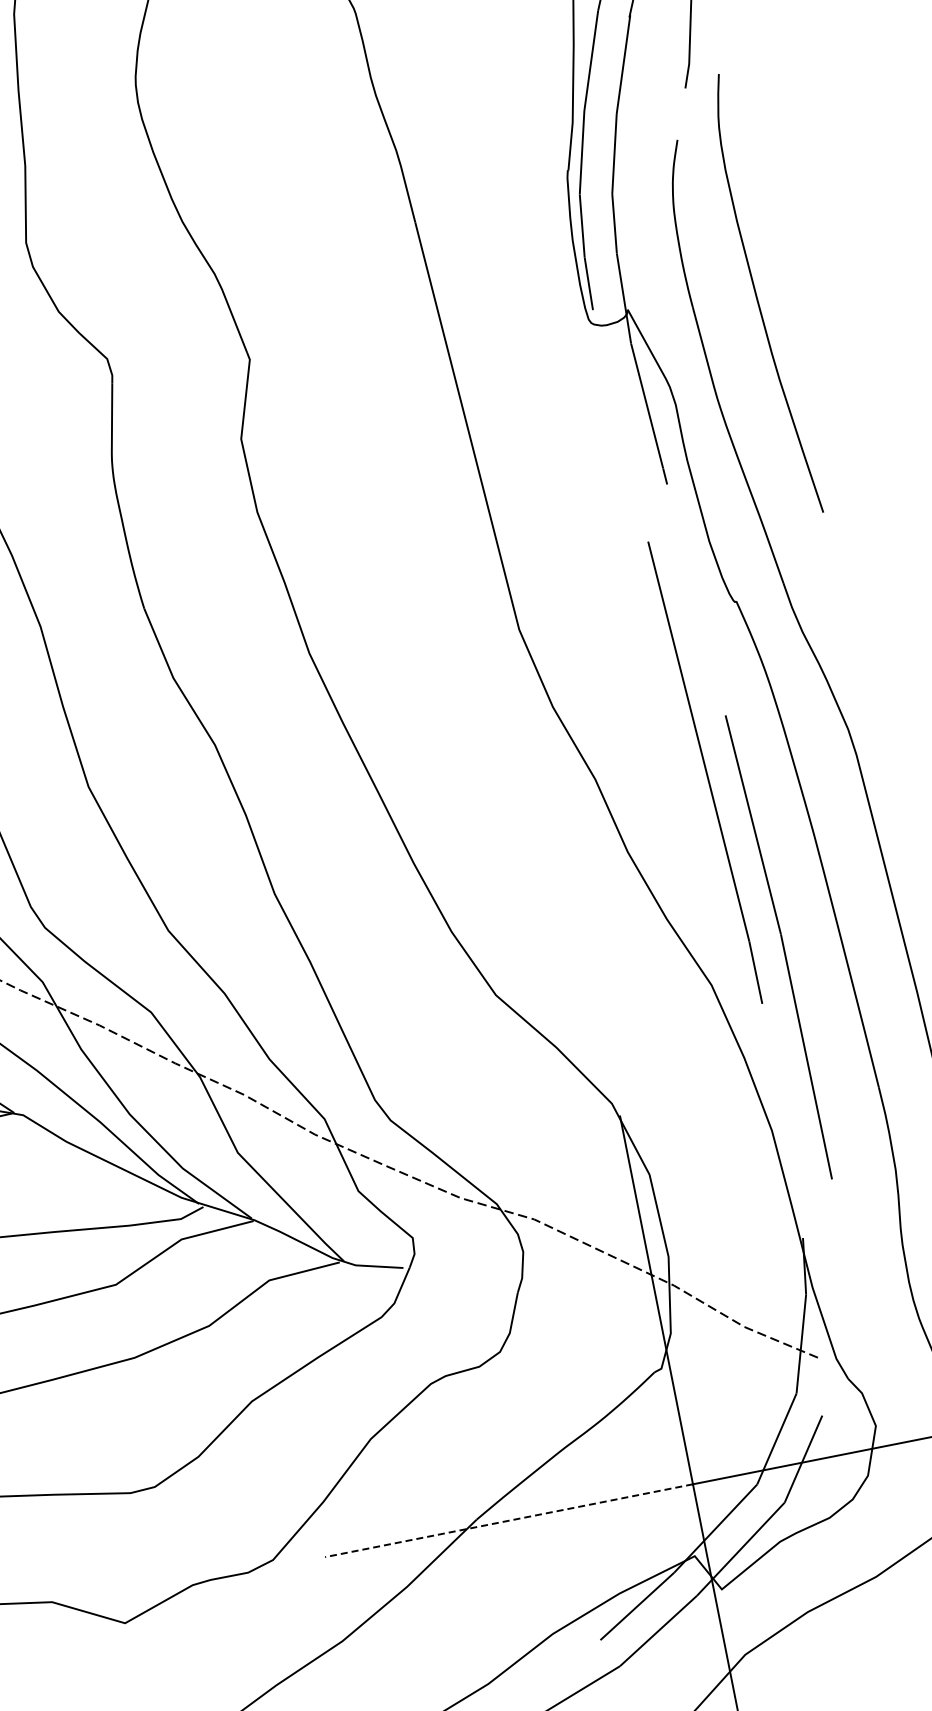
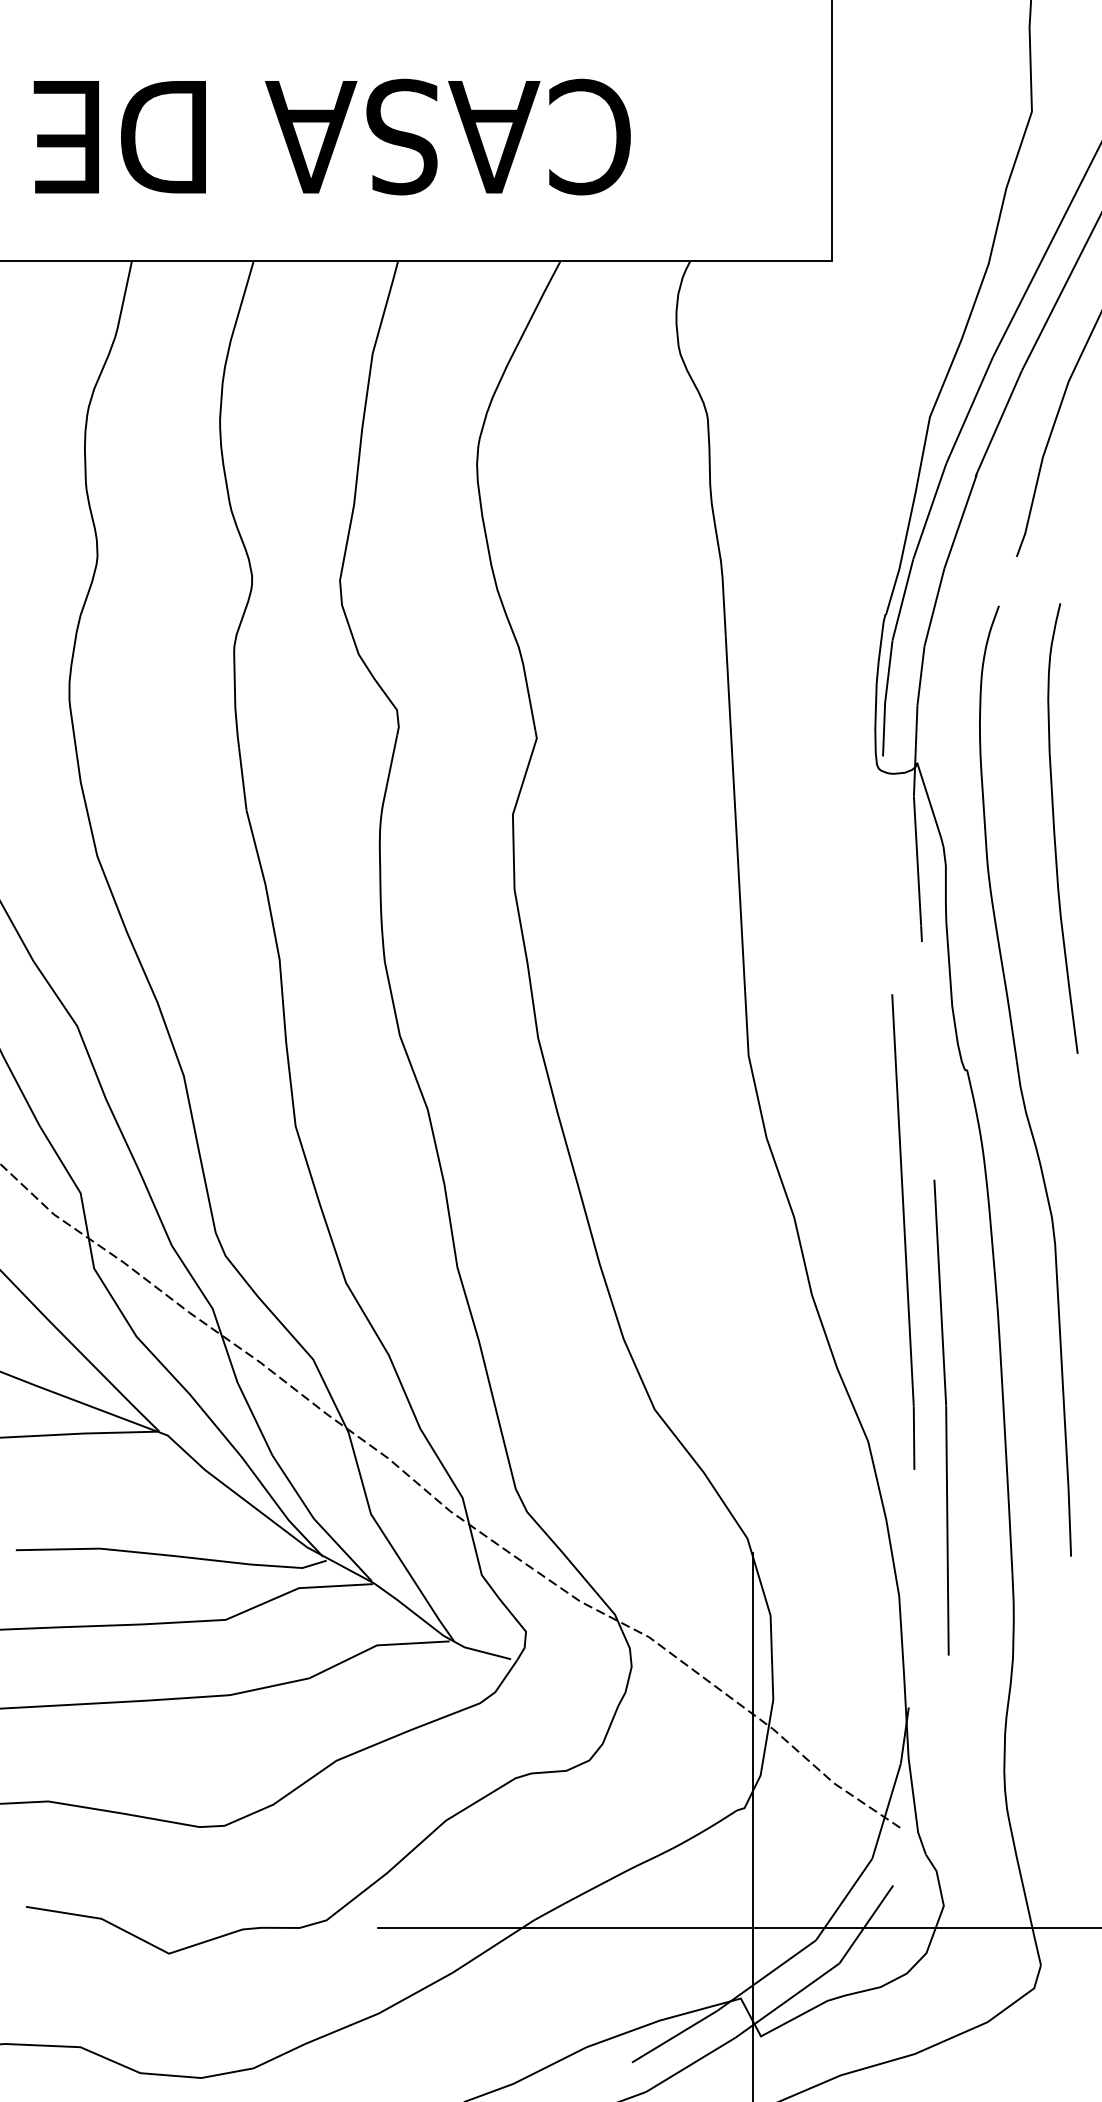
curve: (758, 297) -> (1055, 830), moved
line: (508, 1520) -> (565, 1927), dashed -> solid

